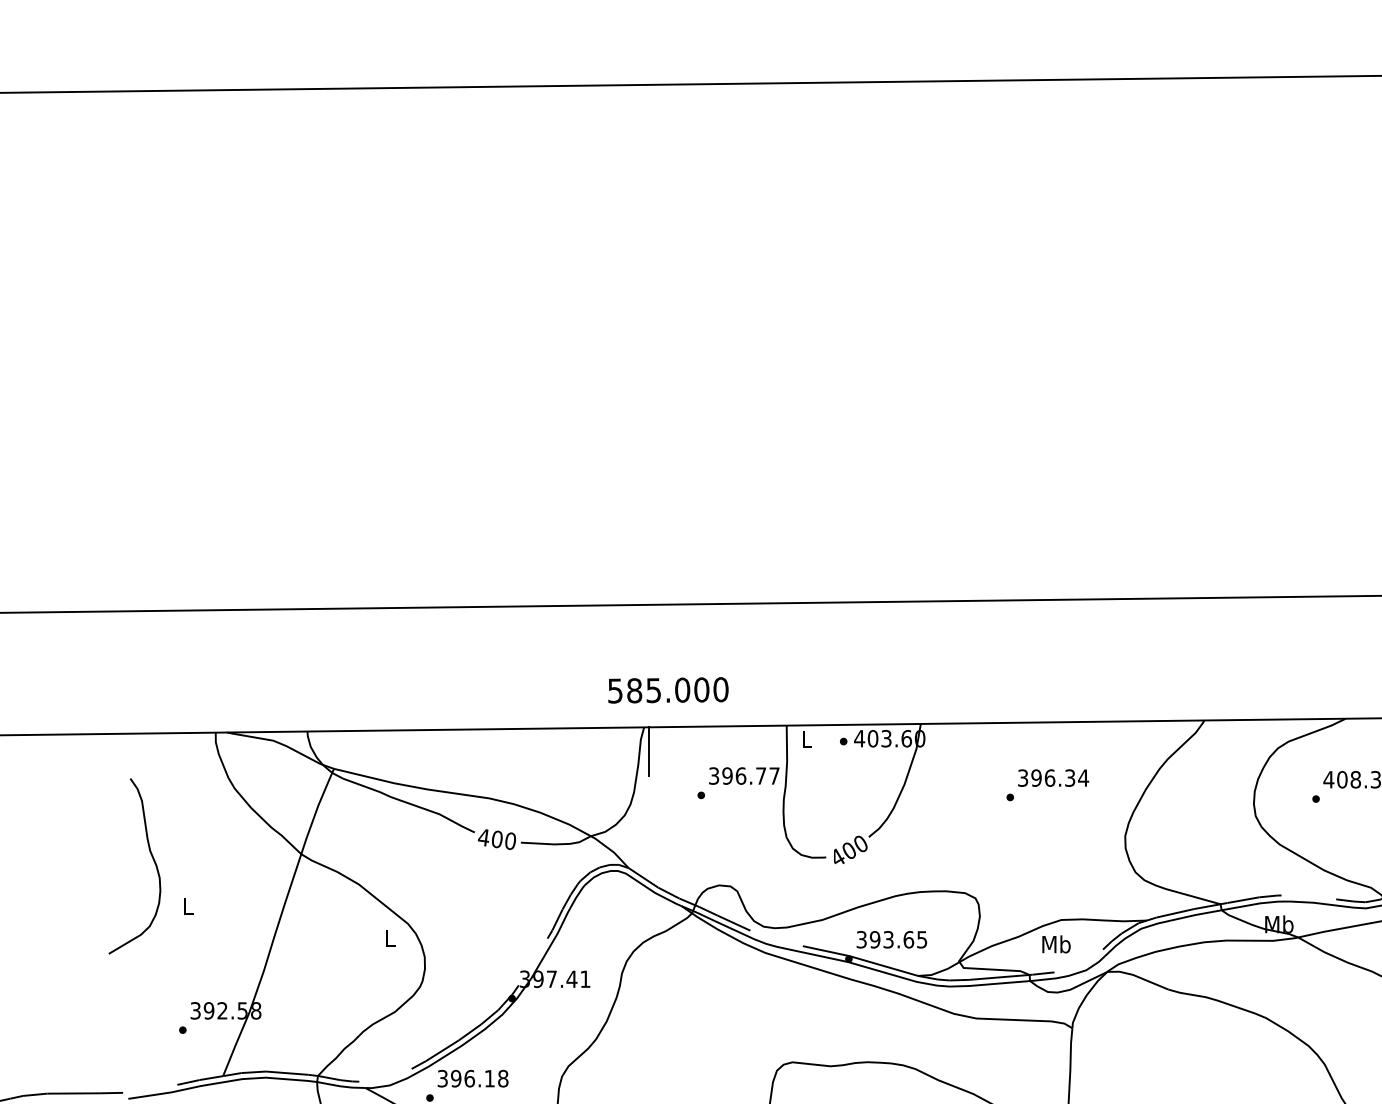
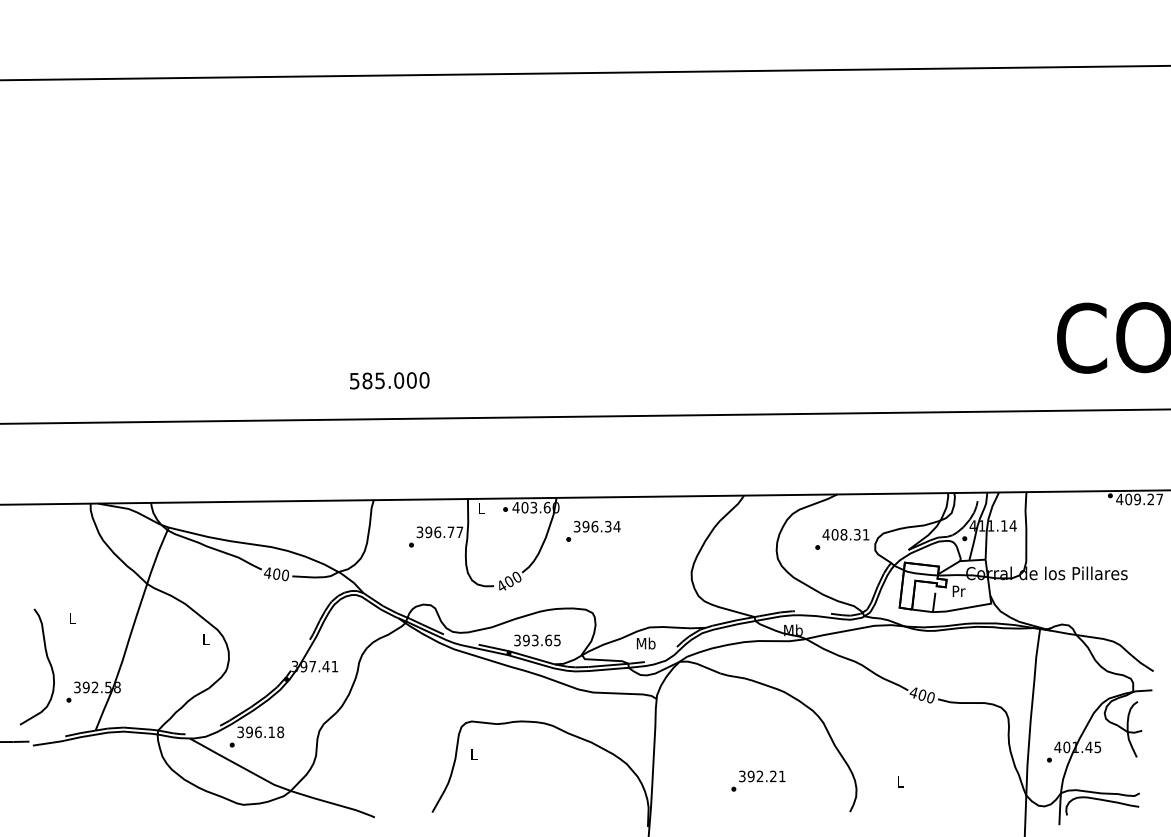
text: (667, 690) -> (389, 380), moved
line: (649, 752) -> (377, 516), removed
text: (1047, 783) -> (593, 530), moved
curve: (150, 856) -> (47, 660), moved

